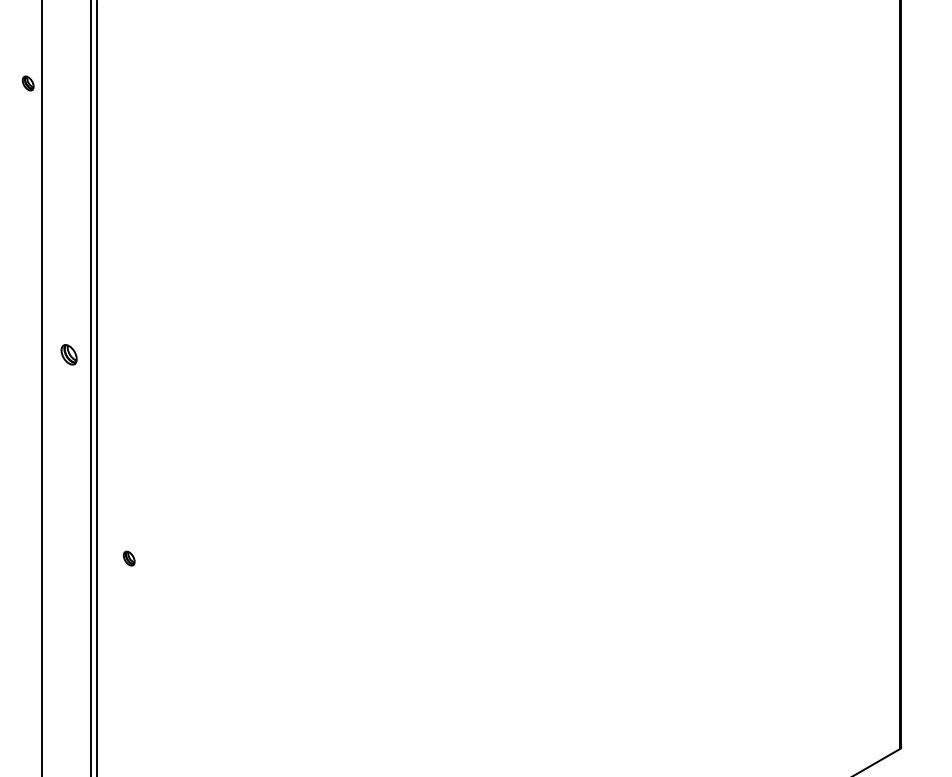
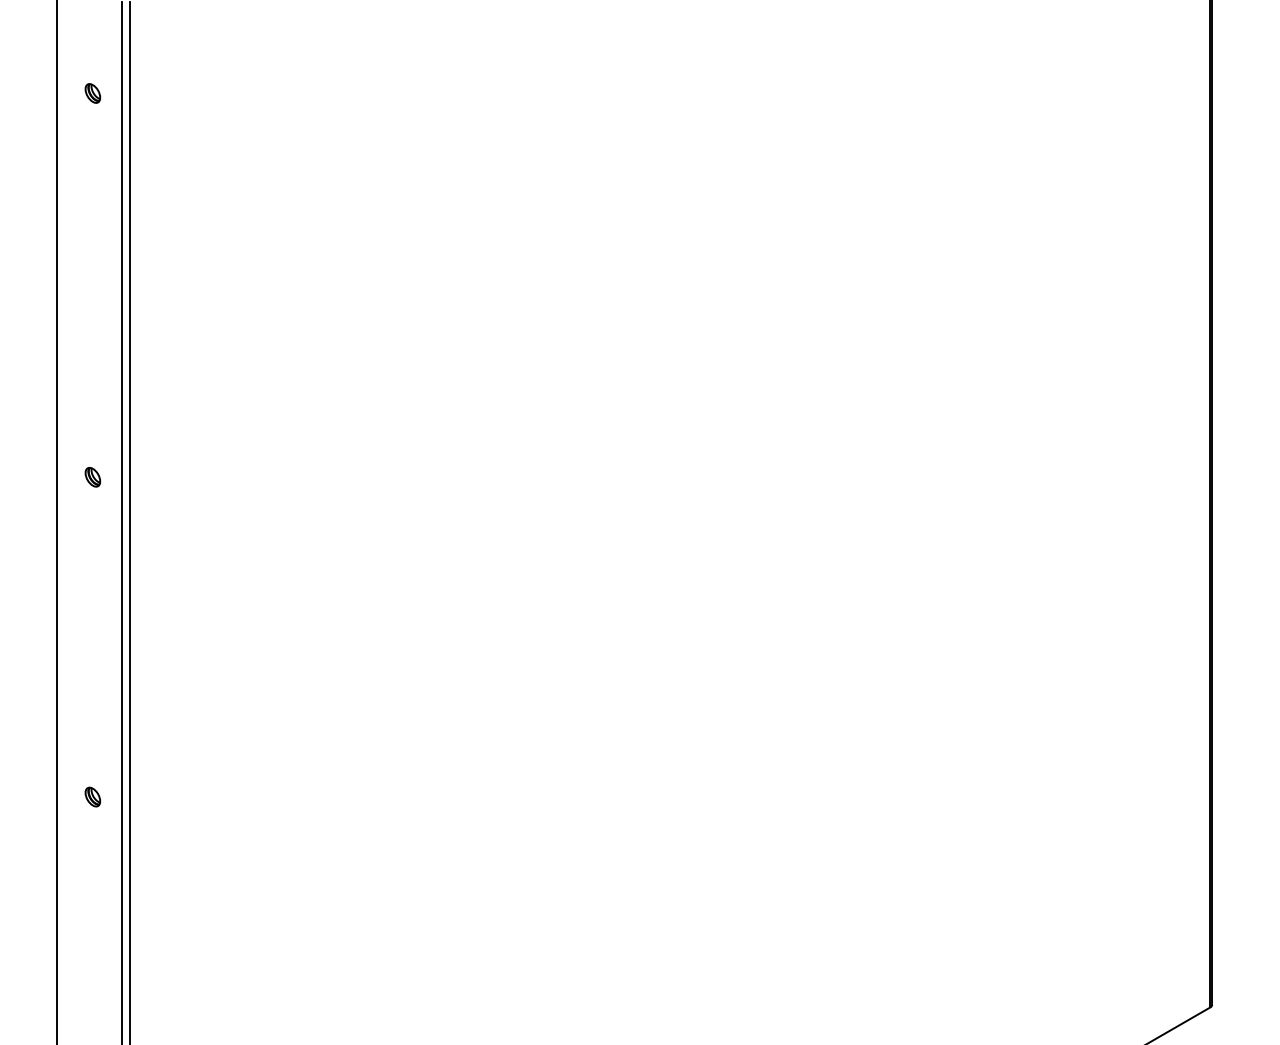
part: (28, 83) -> (93, 93), moved
part: (69, 354) -> (93, 476), size x0.71
part: (129, 558) -> (93, 796), moved

